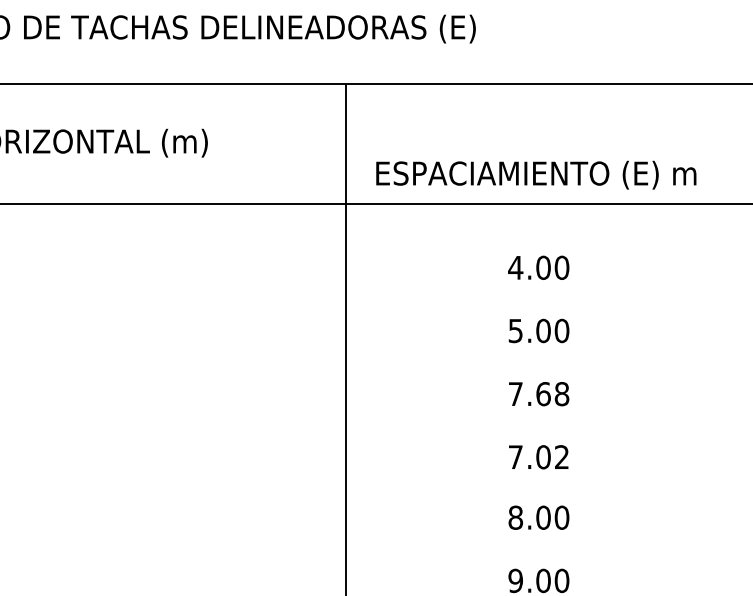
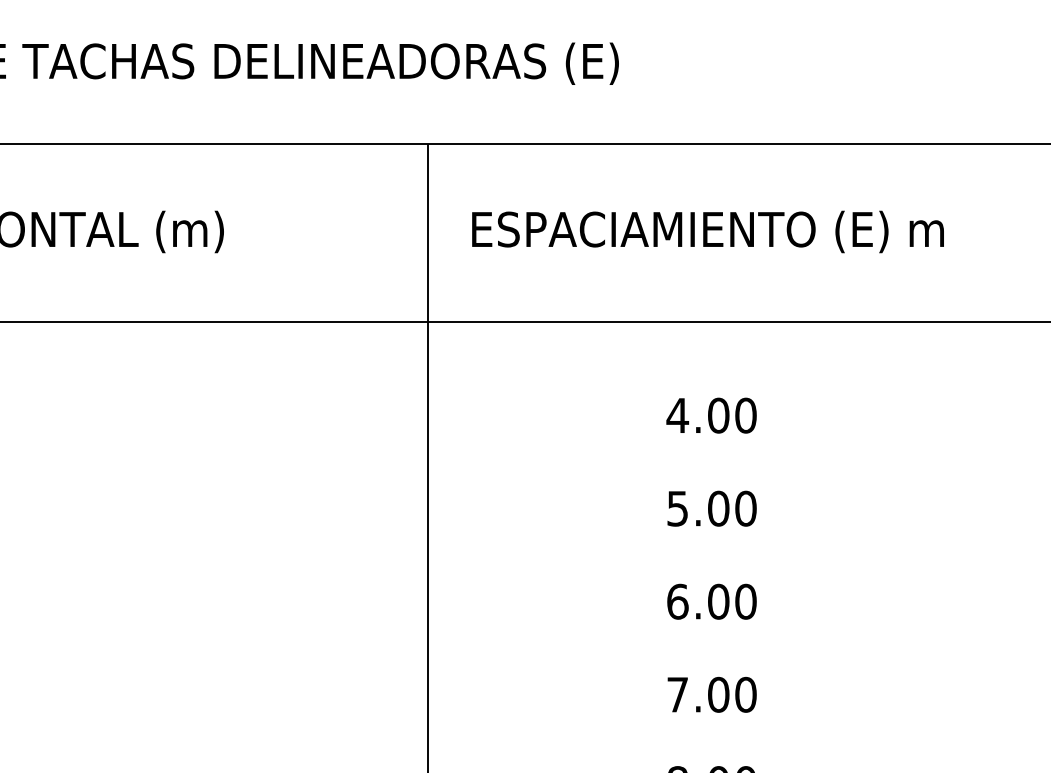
text: (536, 174) -> (708, 230), moved
text: (538, 394) -> (711, 602), 7.68 -> 6.00
text: (561, 457) -> (745, 695), 7.02 -> 7.00

